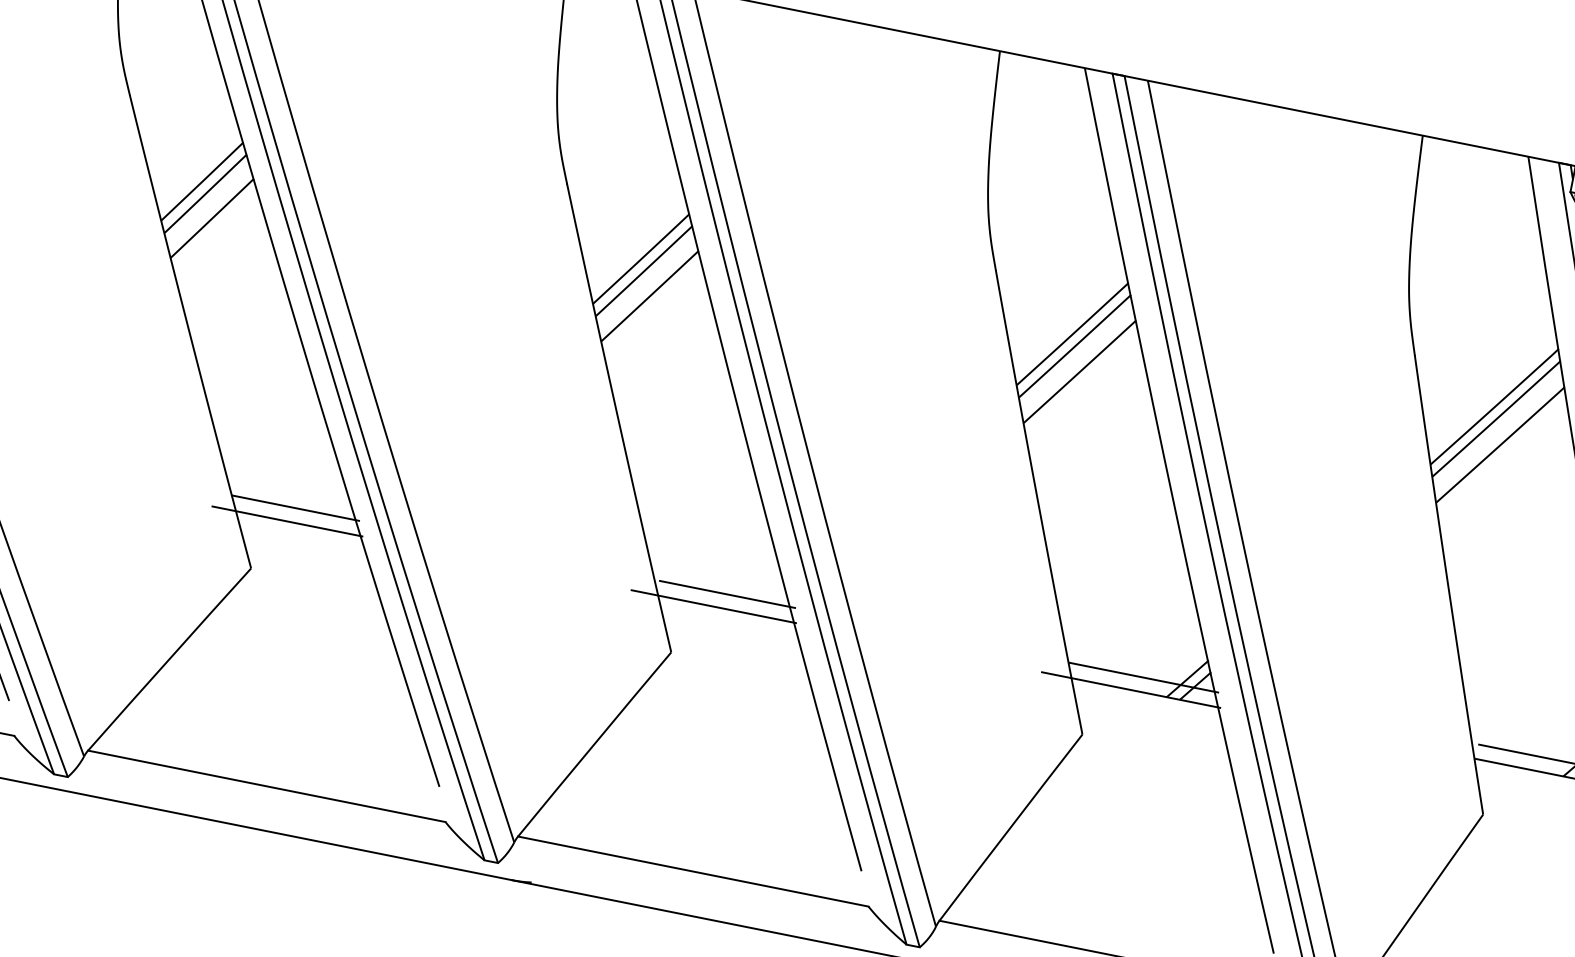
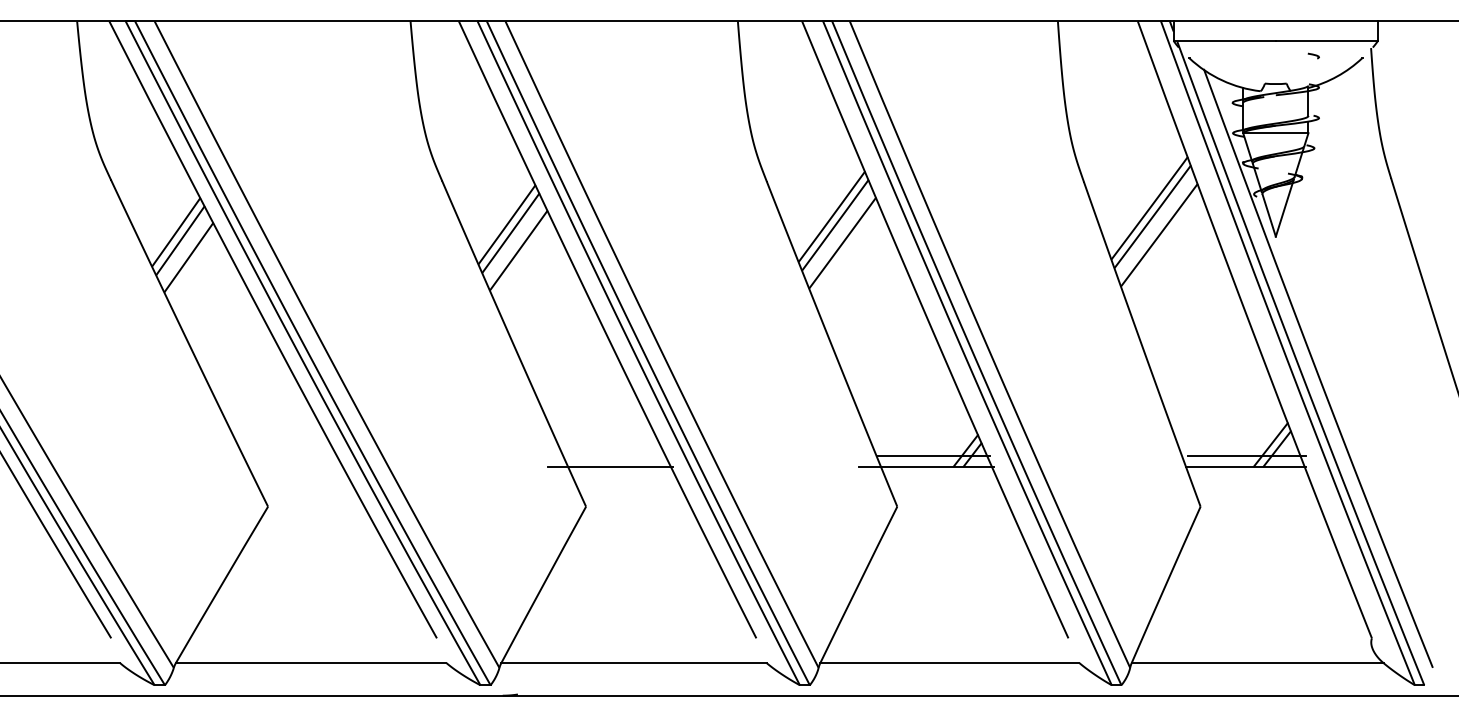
line: (295, 508) -> (291, 456), removed
line: (287, 521) -> (287, 467), removed
line: (727, 594) -> (618, 456), removed

